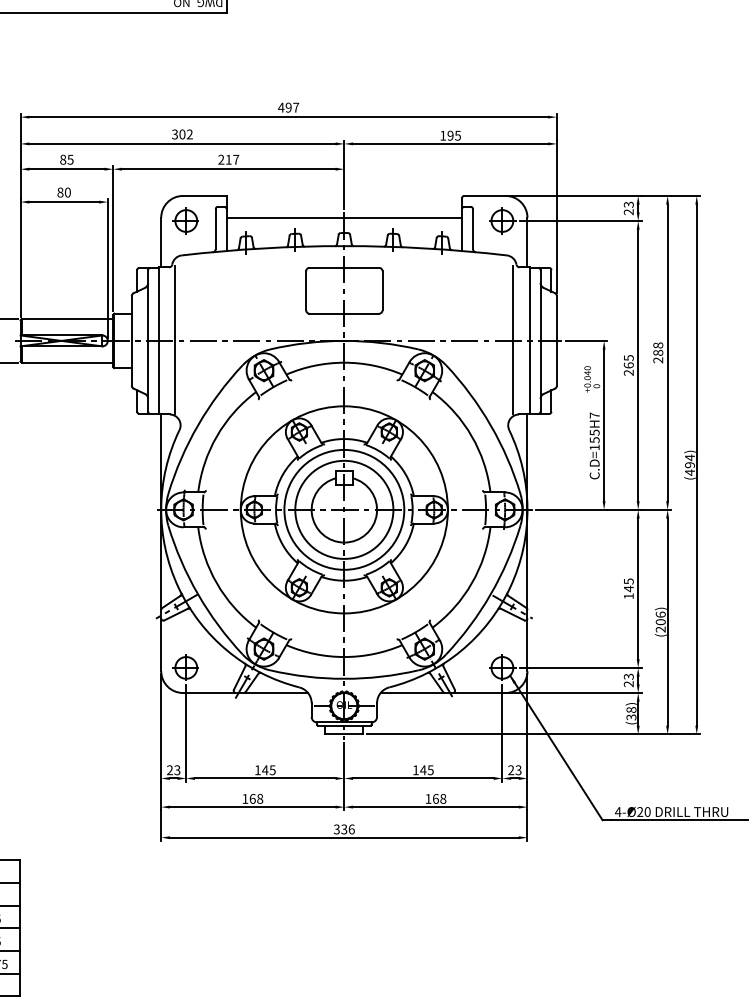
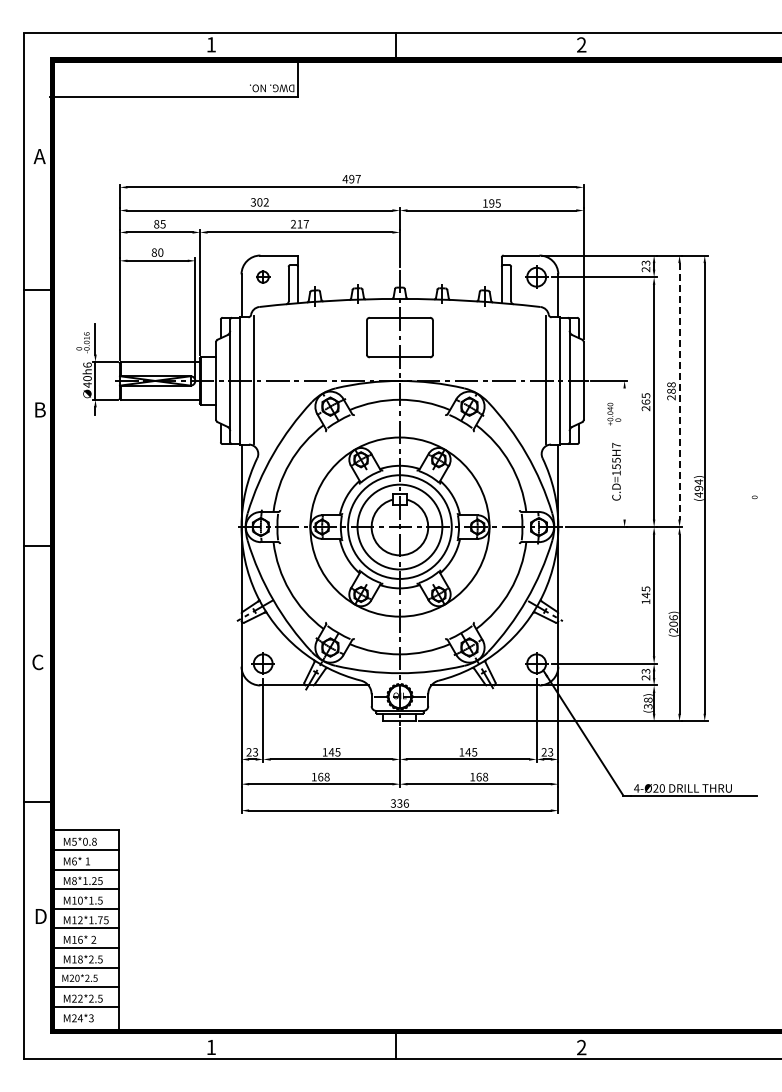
line: (343, 217) -> (399, 274), removed
part: (185, 220) -> (262, 276), size x0.6
line: (667, 353) -> (679, 391), solid -> dashed
line: (603, 424) -> (624, 453), removed

